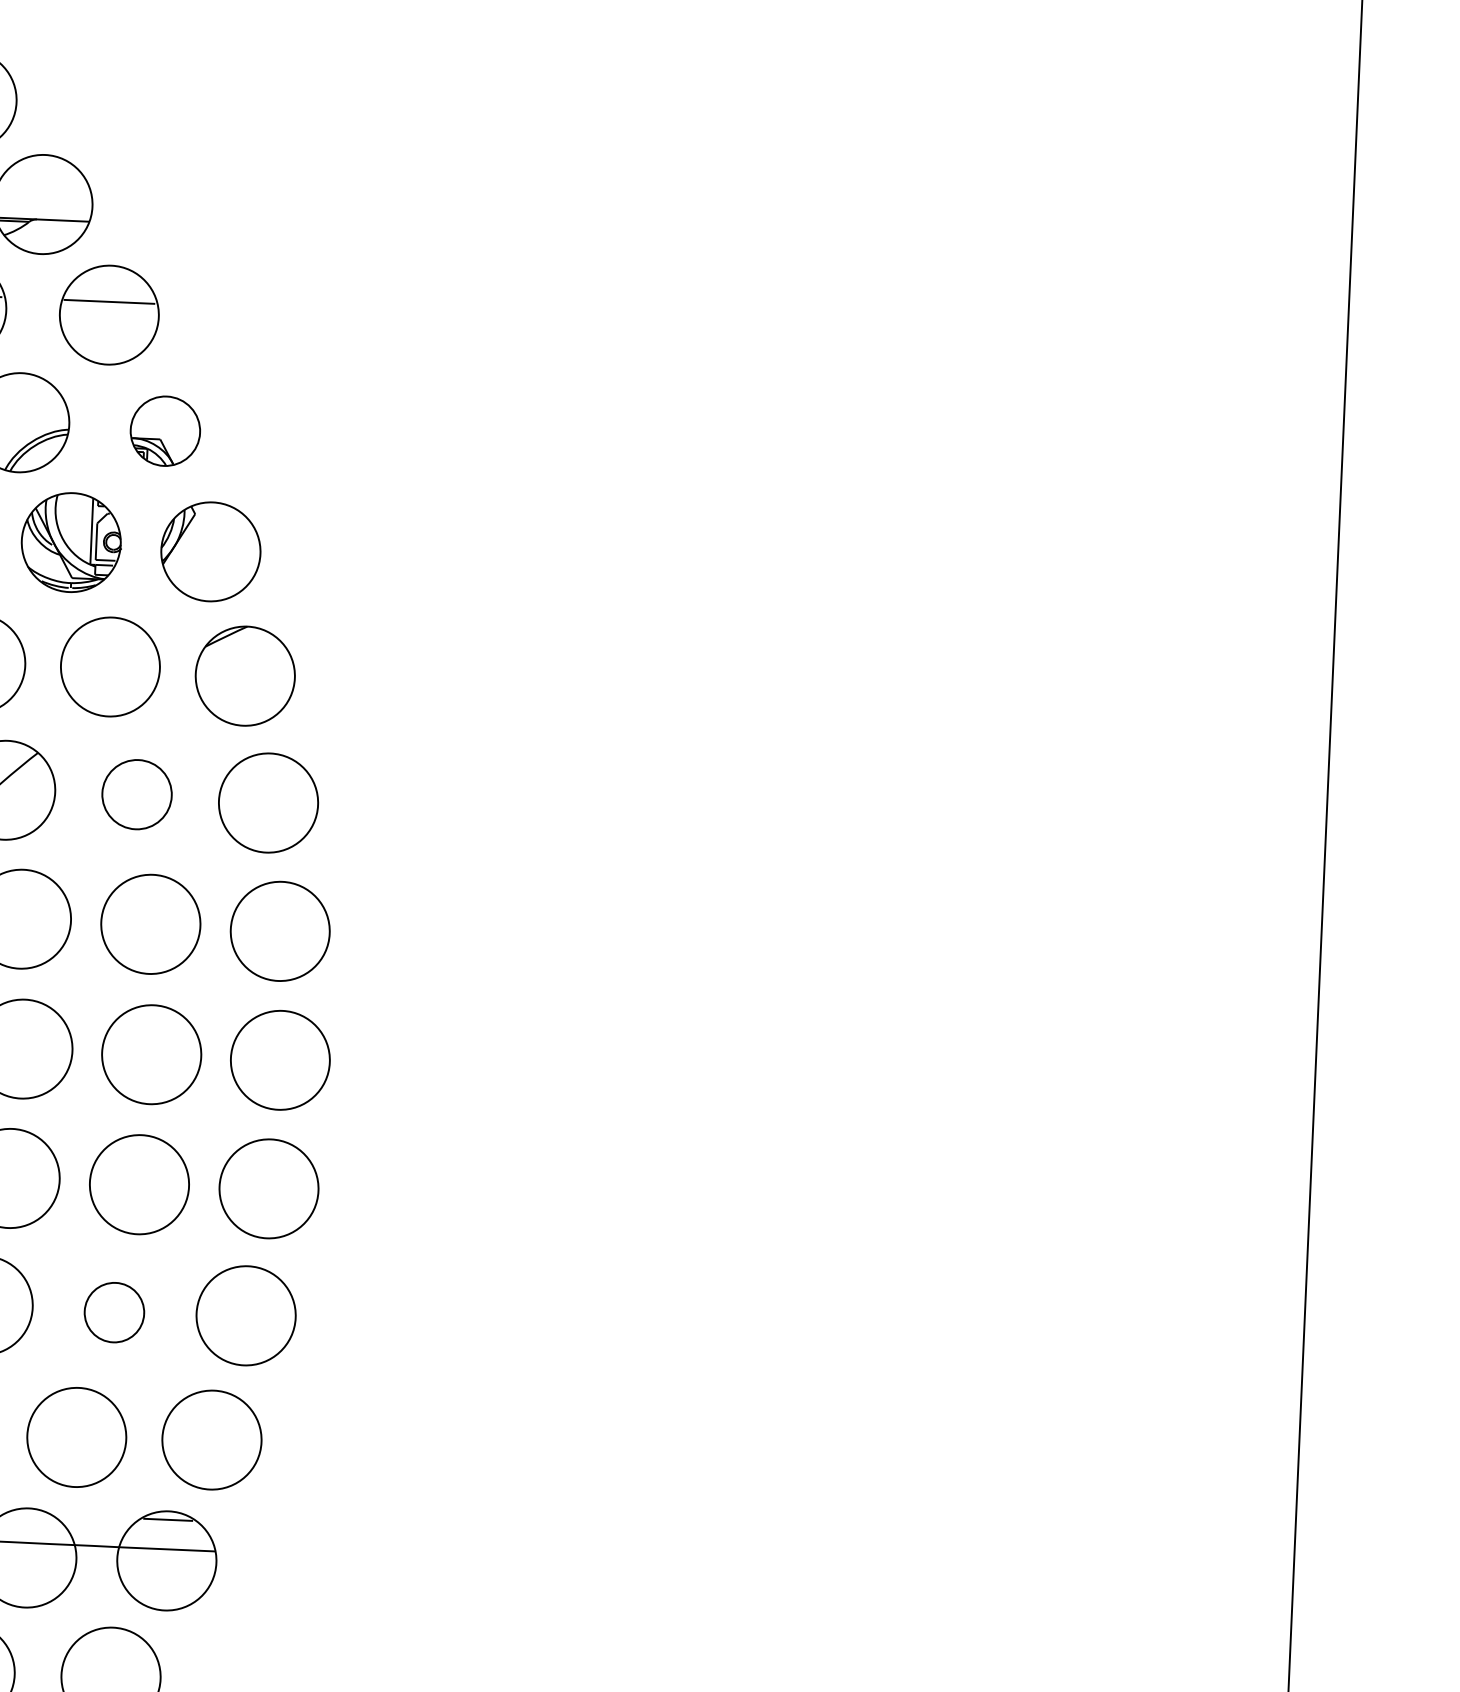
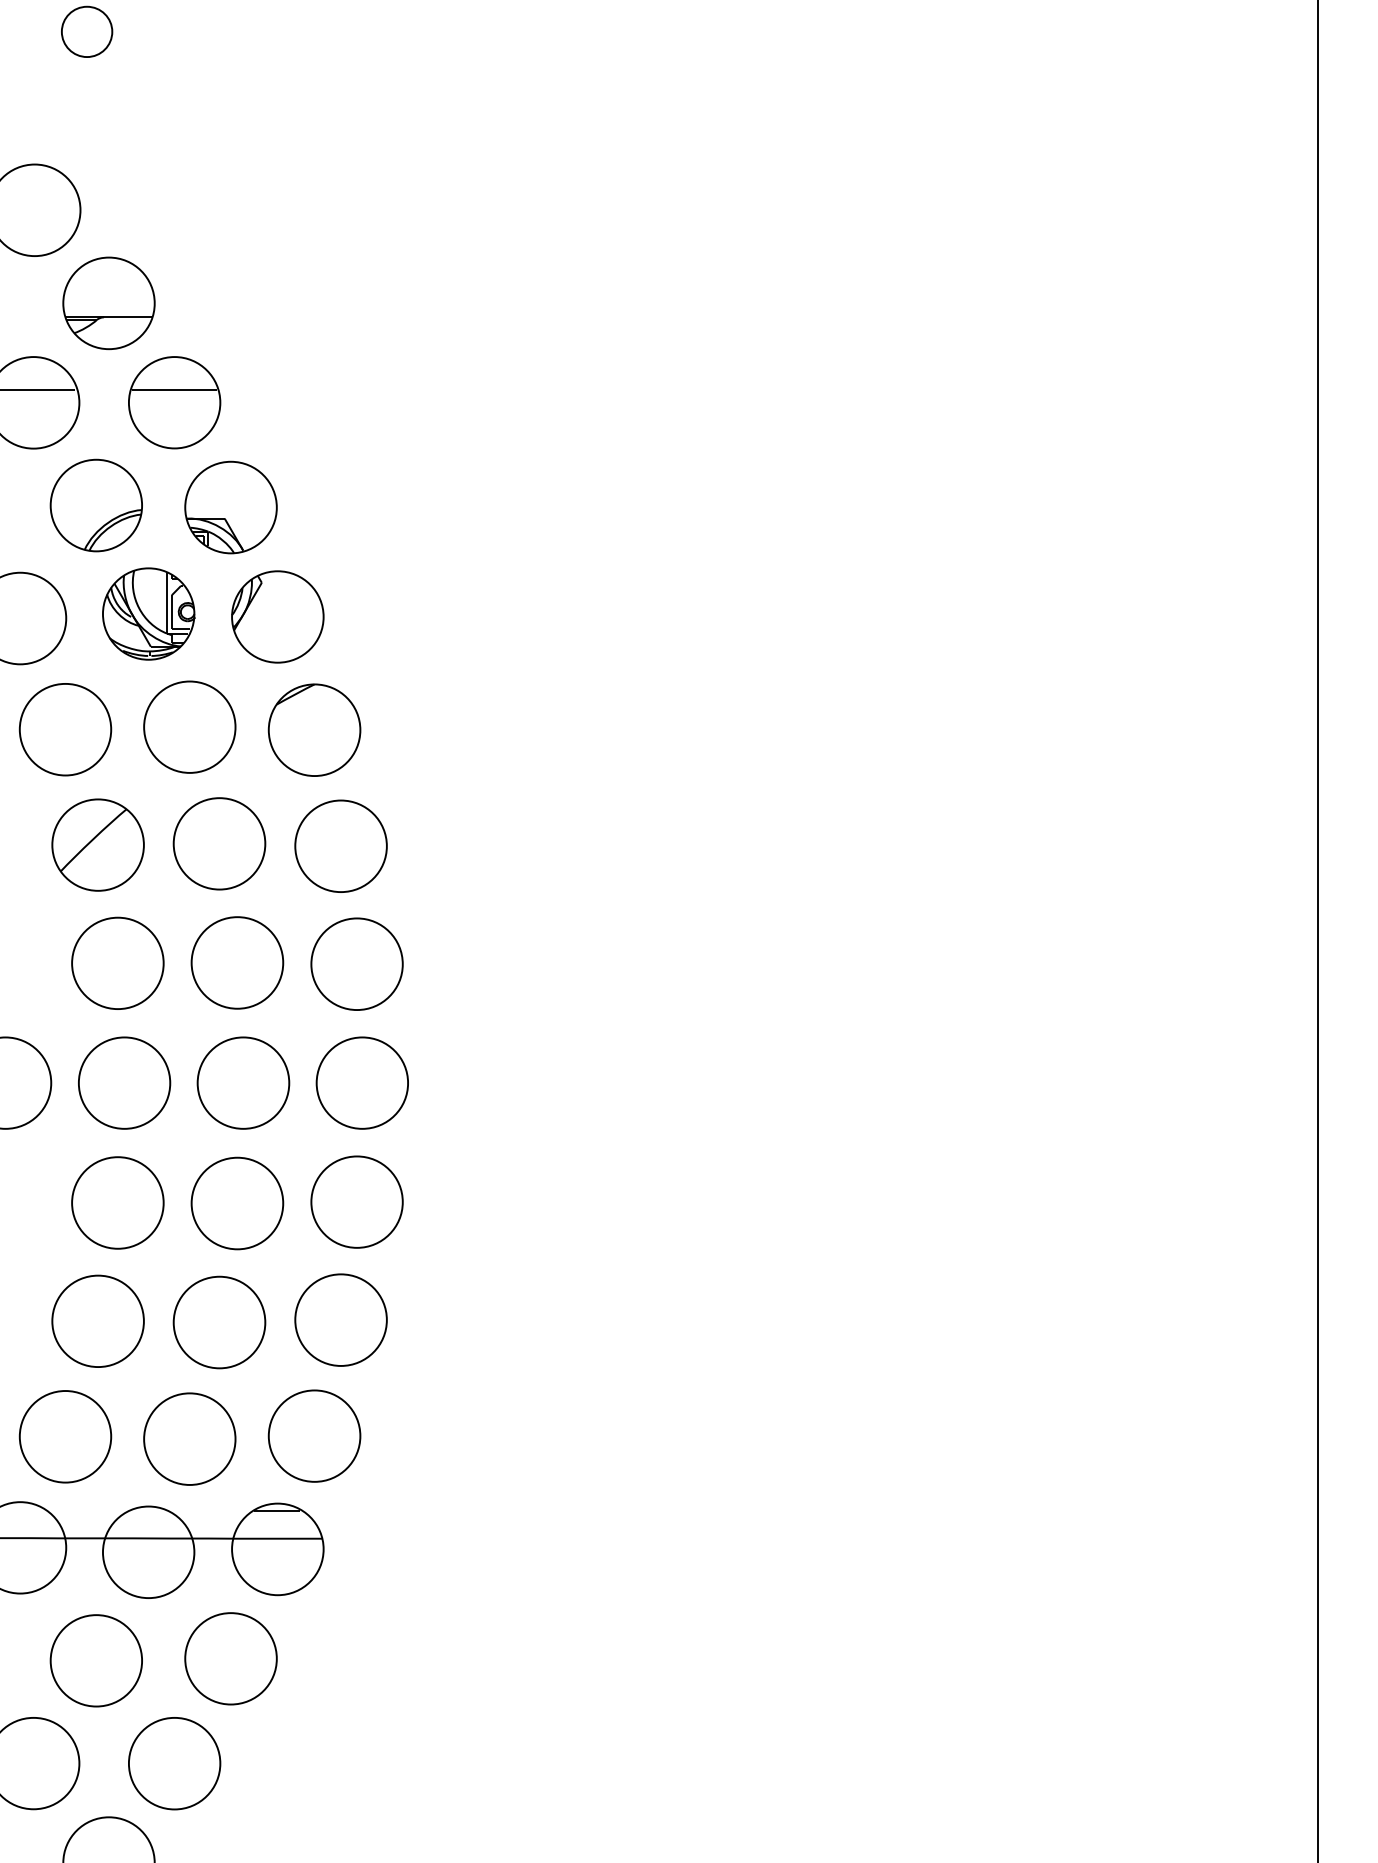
part: (164, 431) -> (230, 507), size x1.43
part: (137, 794) -> (219, 843), size x1.43
part: (114, 1312) -> (219, 1322), size x1.67

